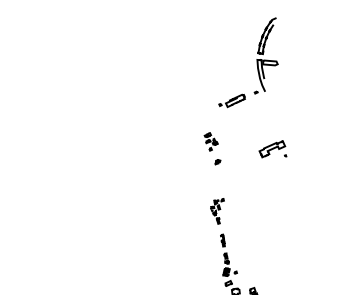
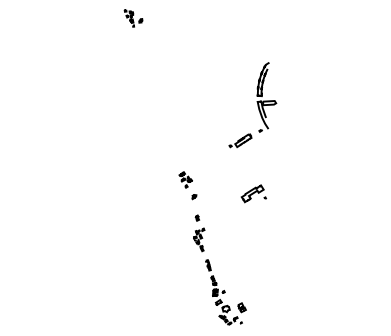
part: (251, 63) -> (252, 105), moved
part: (273, 148) -> (253, 193), moved
part: (218, 185) -> (197, 217), added

